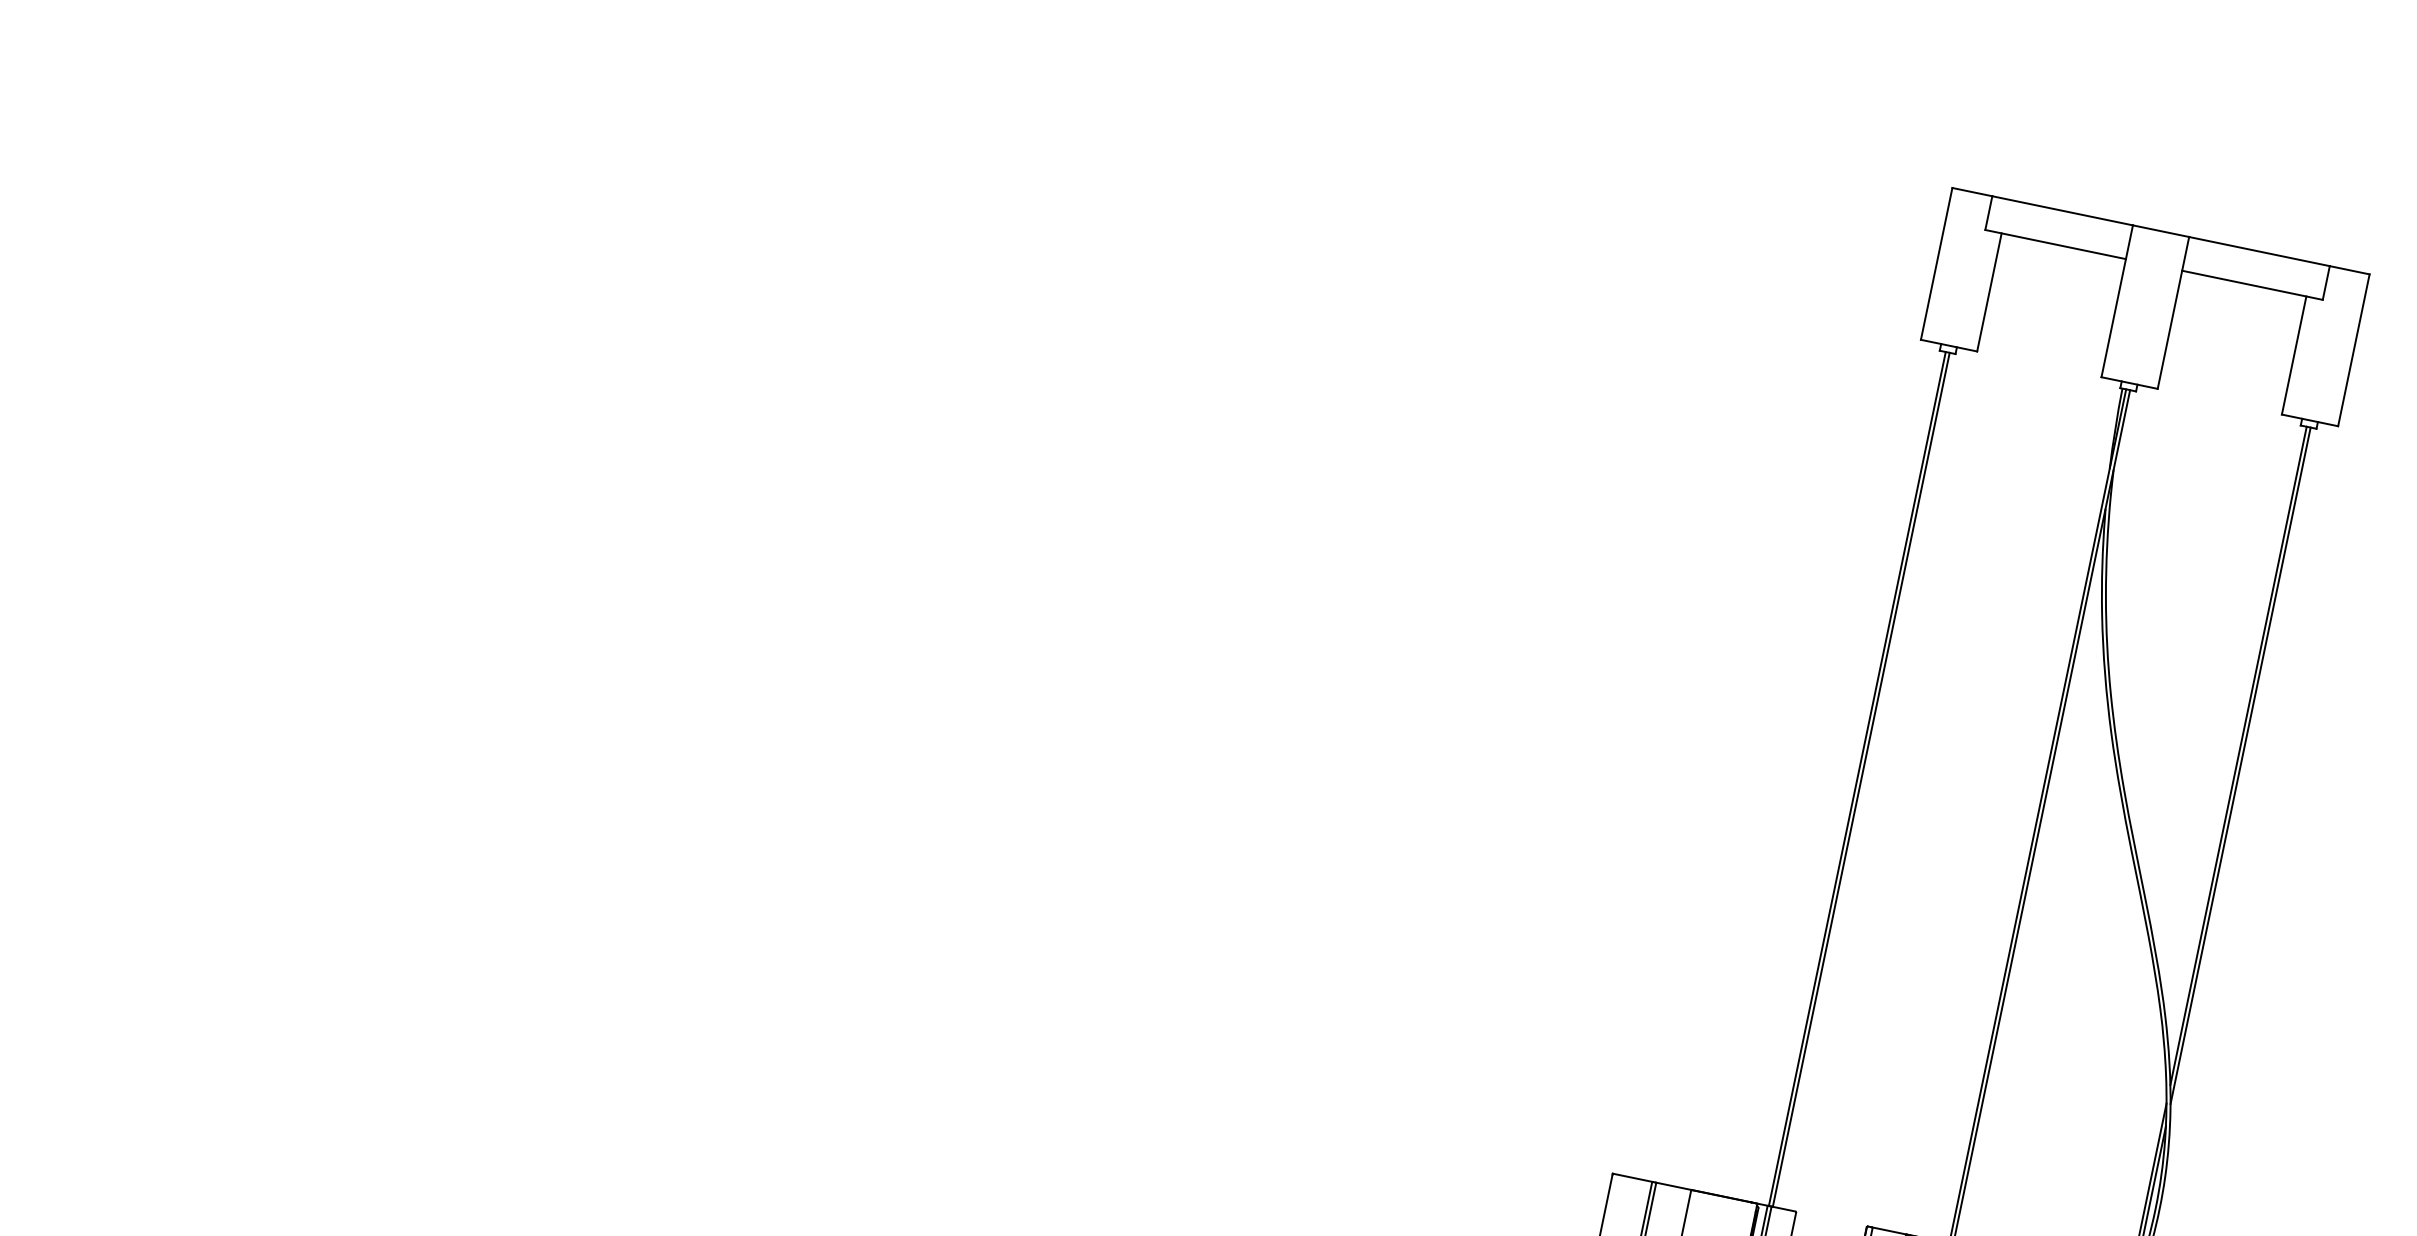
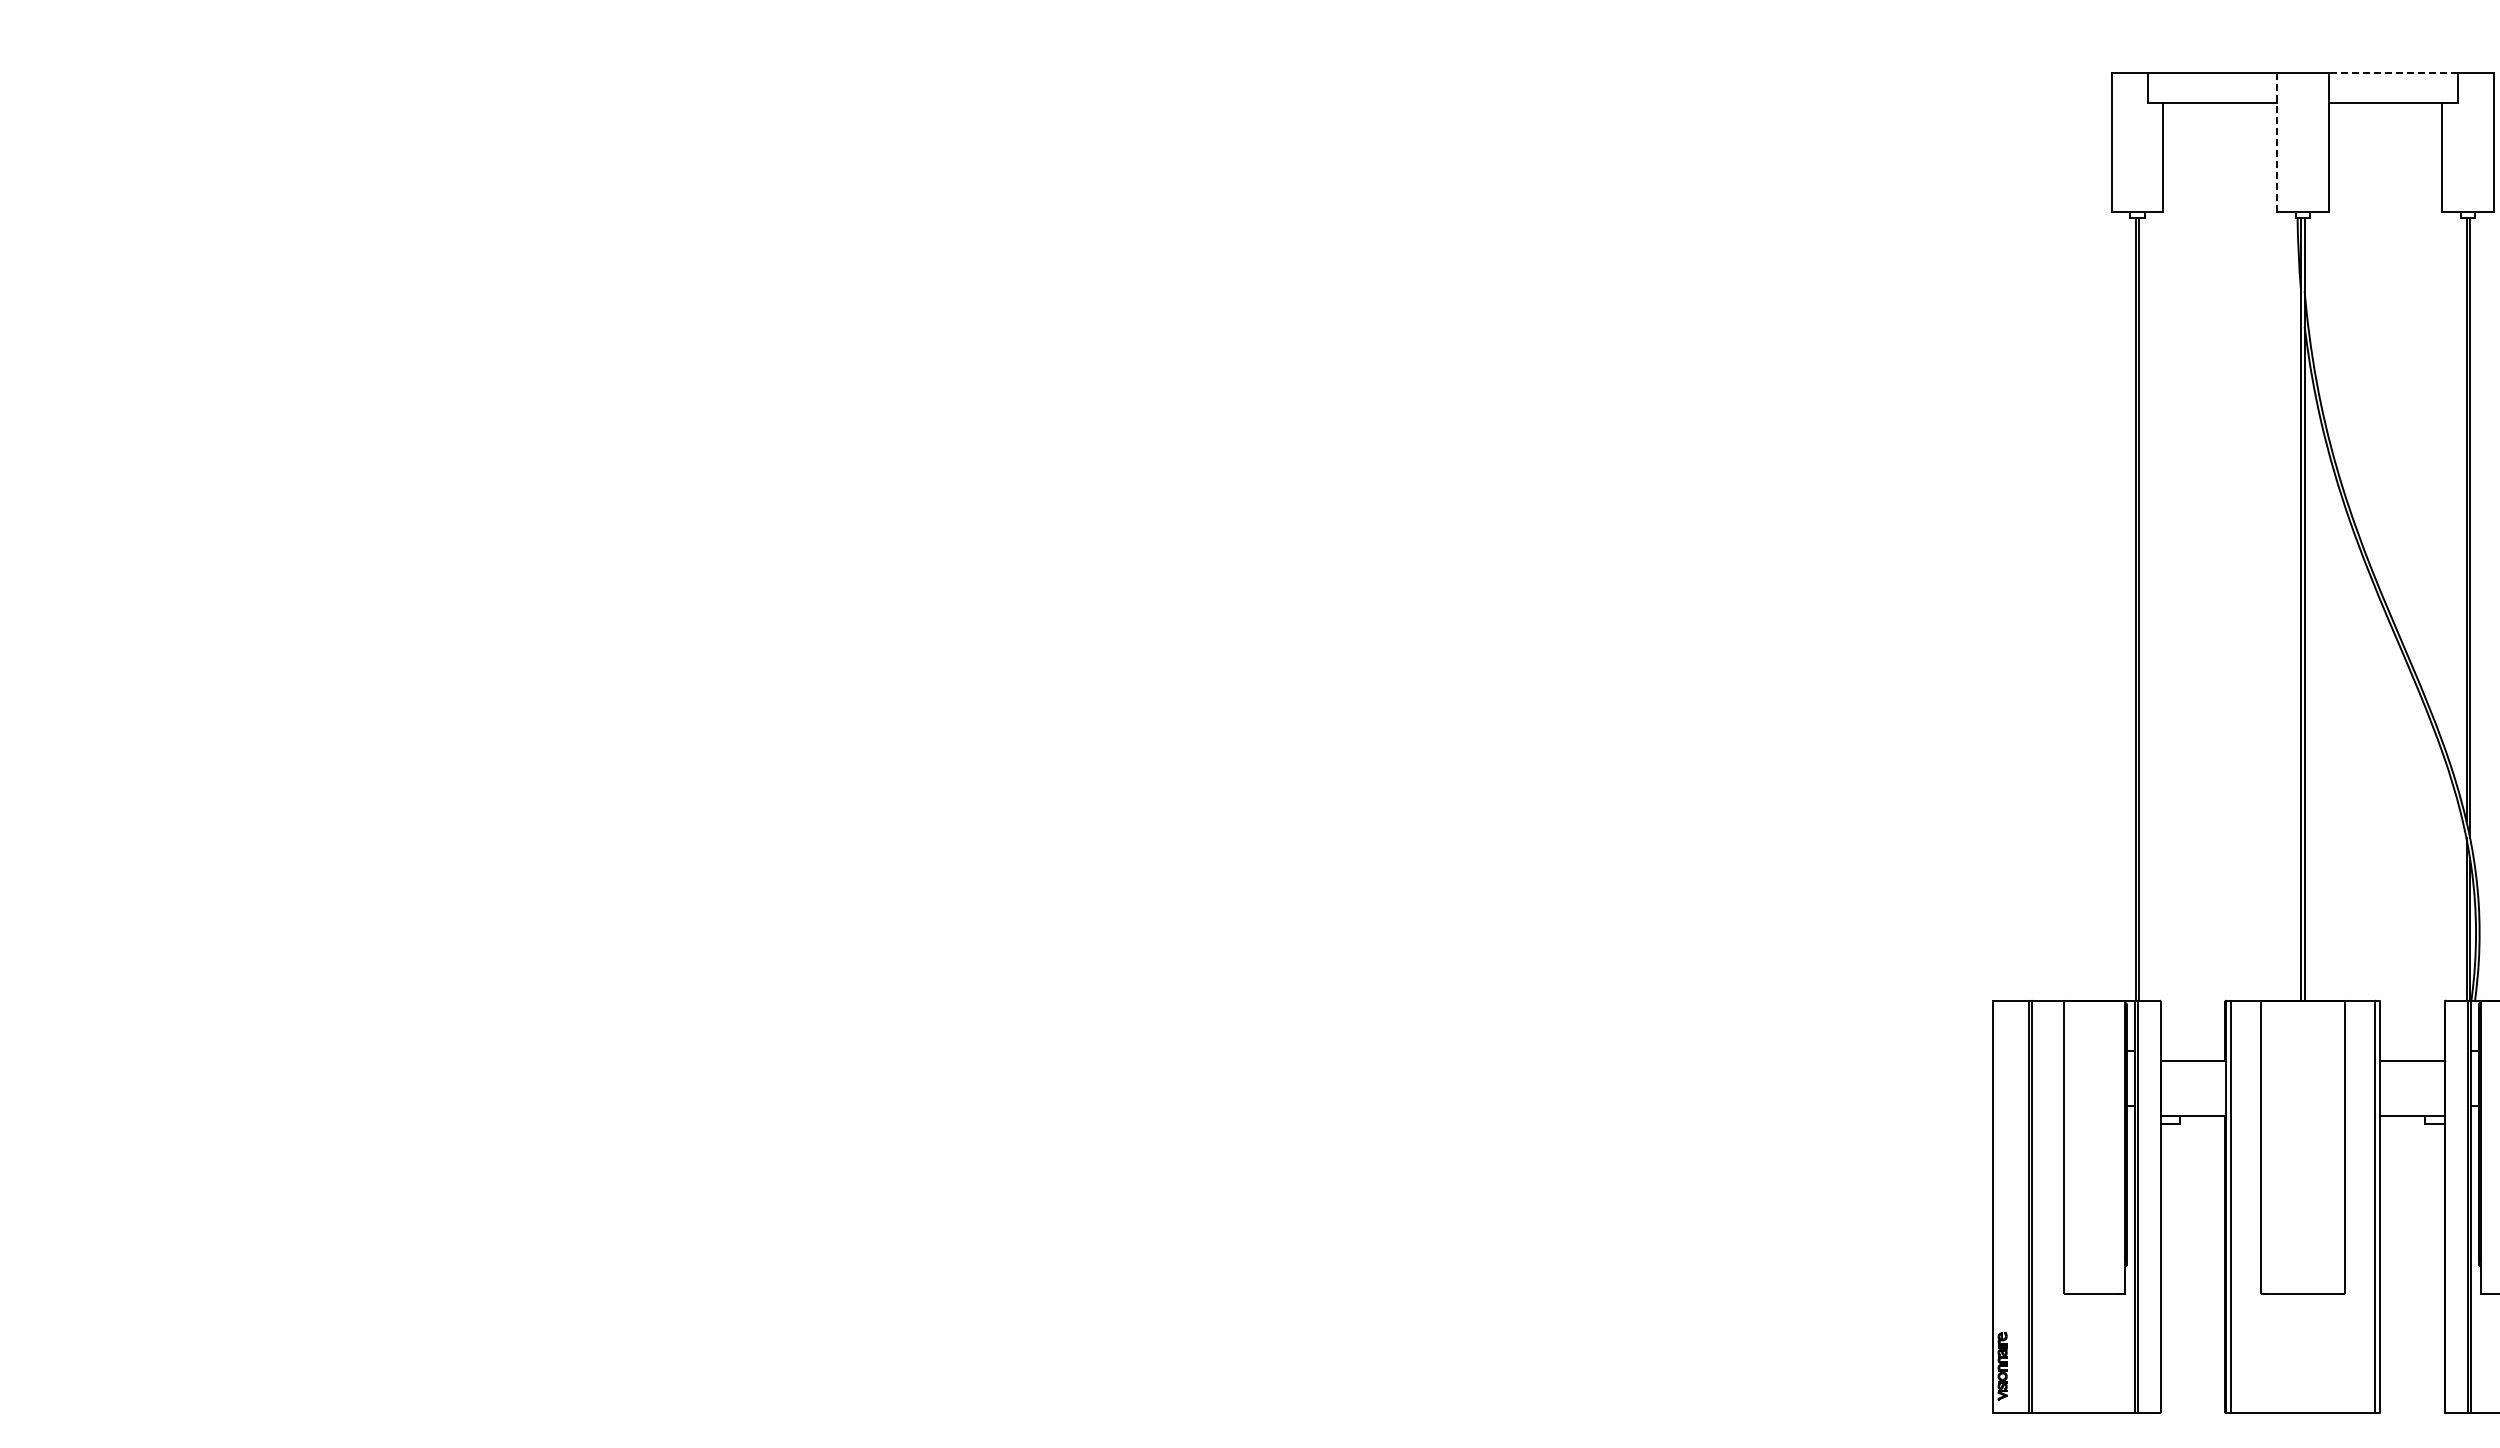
line: (2258, 251) -> (2392, 72), solid -> dashed
line: (2117, 301) -> (2277, 142), solid -> dashed

